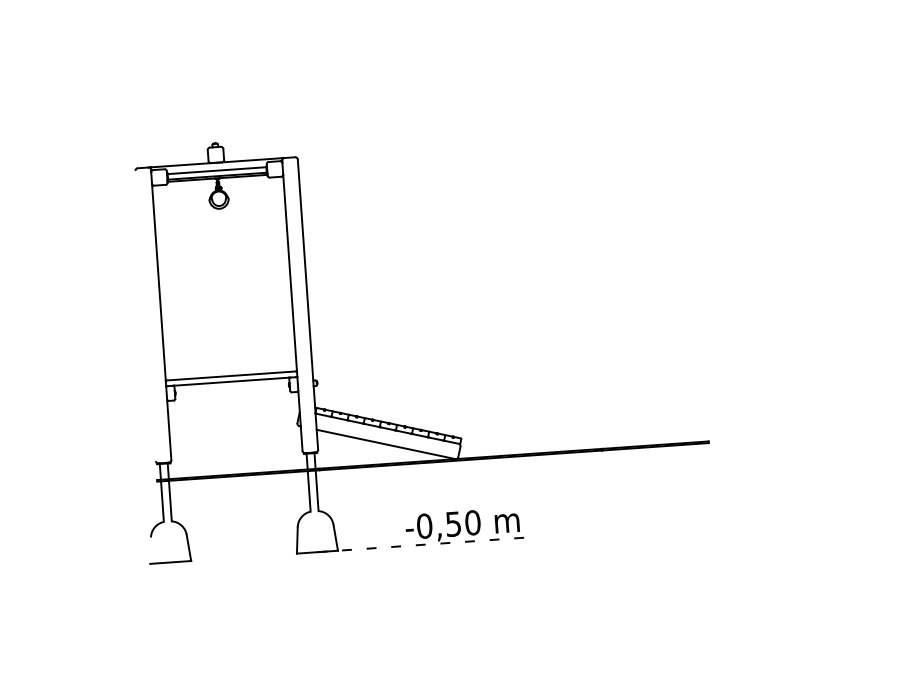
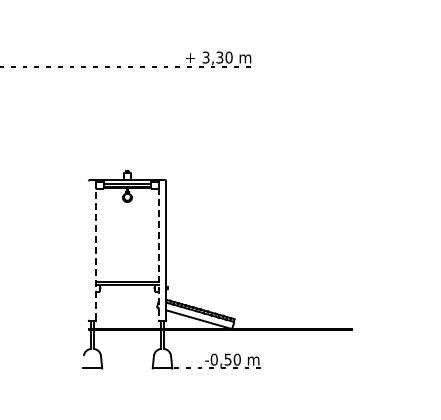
line: (292, 311) -> (158, 253), solid -> dashed
line: (162, 320) -> (96, 253), solid -> dashed

